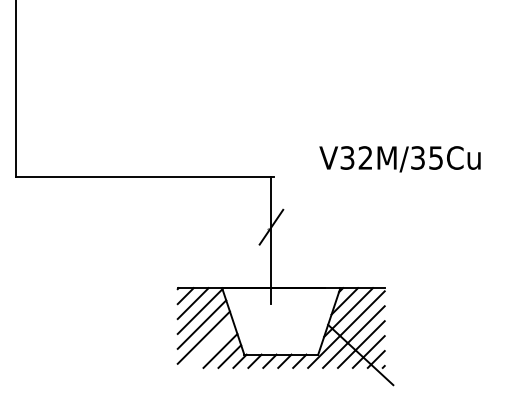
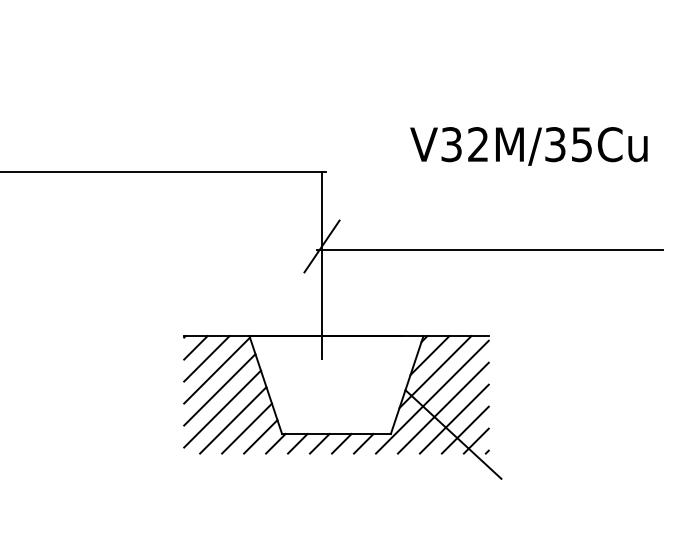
text: (399, 159) -> (528, 146), moved
line: (385, 229) -> (489, 249), added
line: (210, 344) -> (232, 419), added

